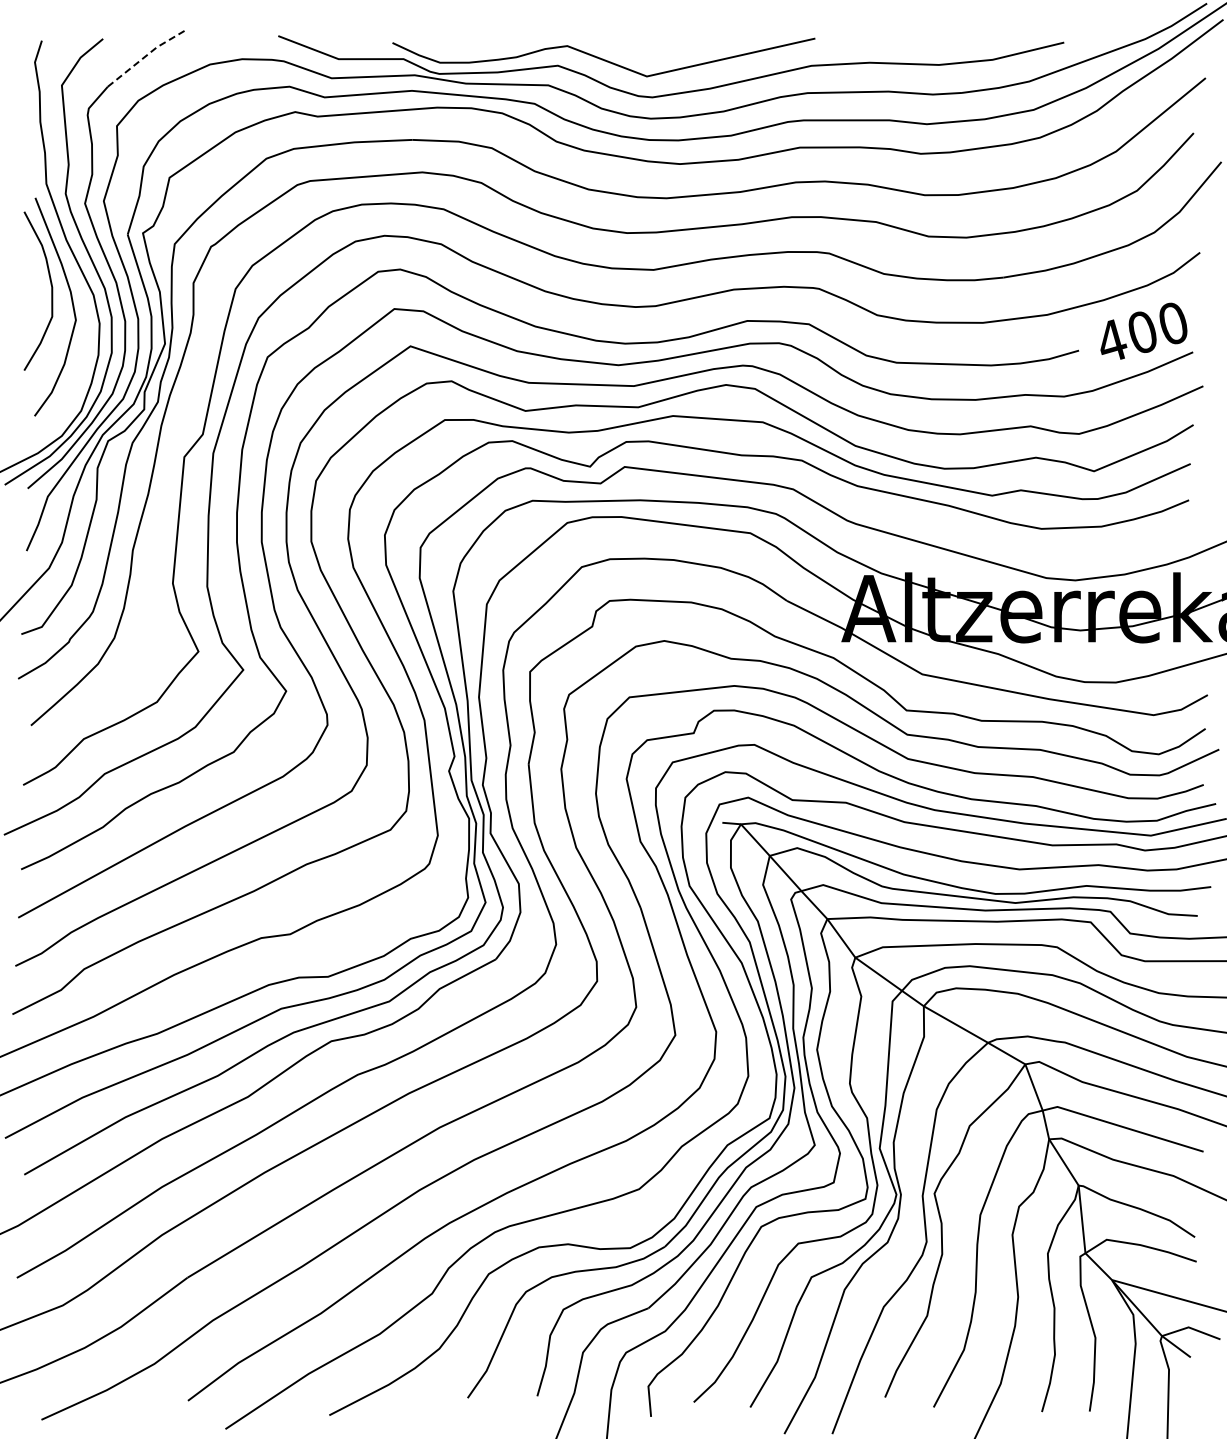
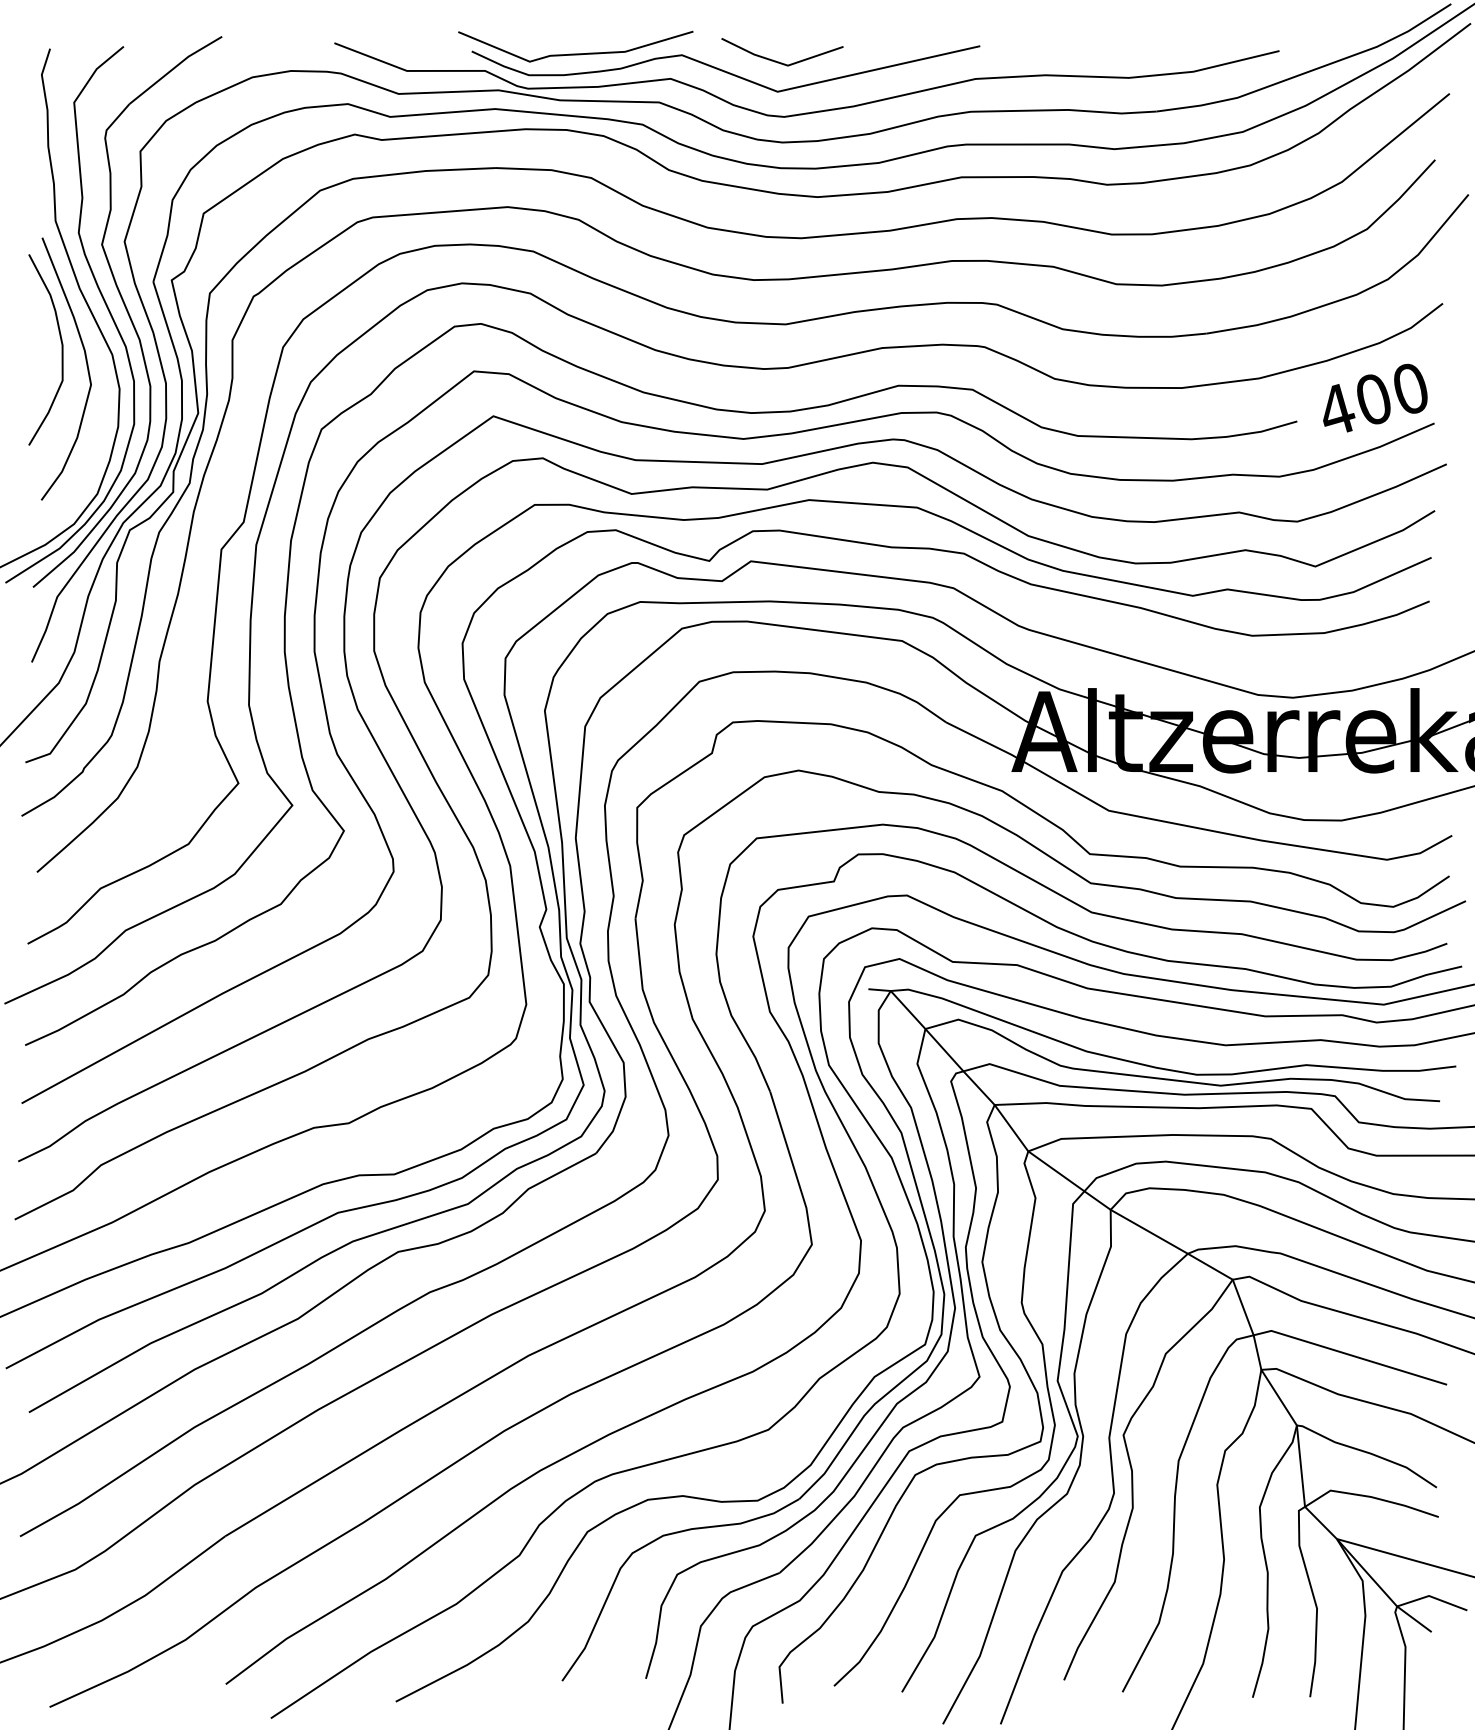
line: (478, 44) -> (575, 53), added
line: (646, 50) -> (777, 60), added
line: (145, 56) -> (174, 67), dashed -> solid

